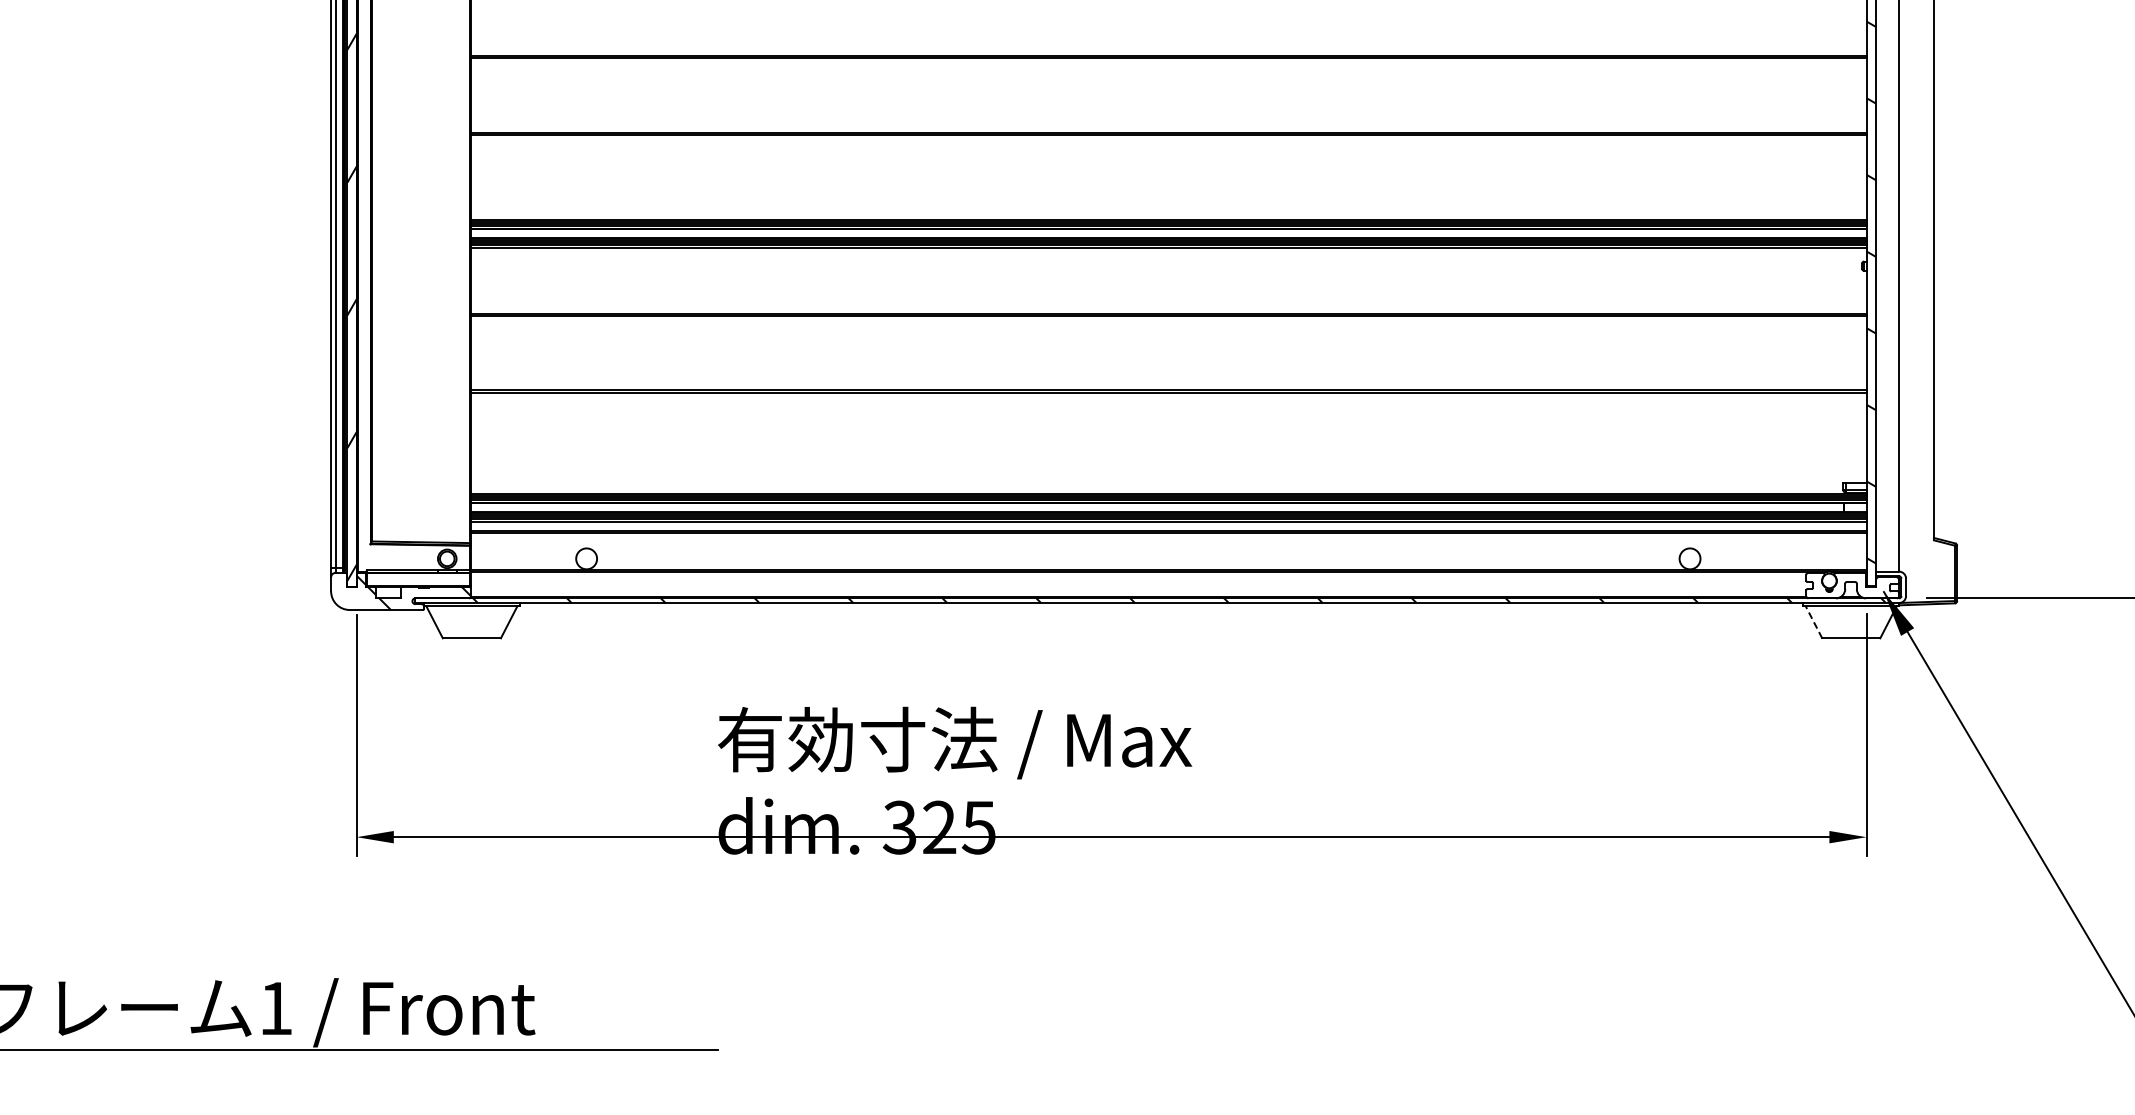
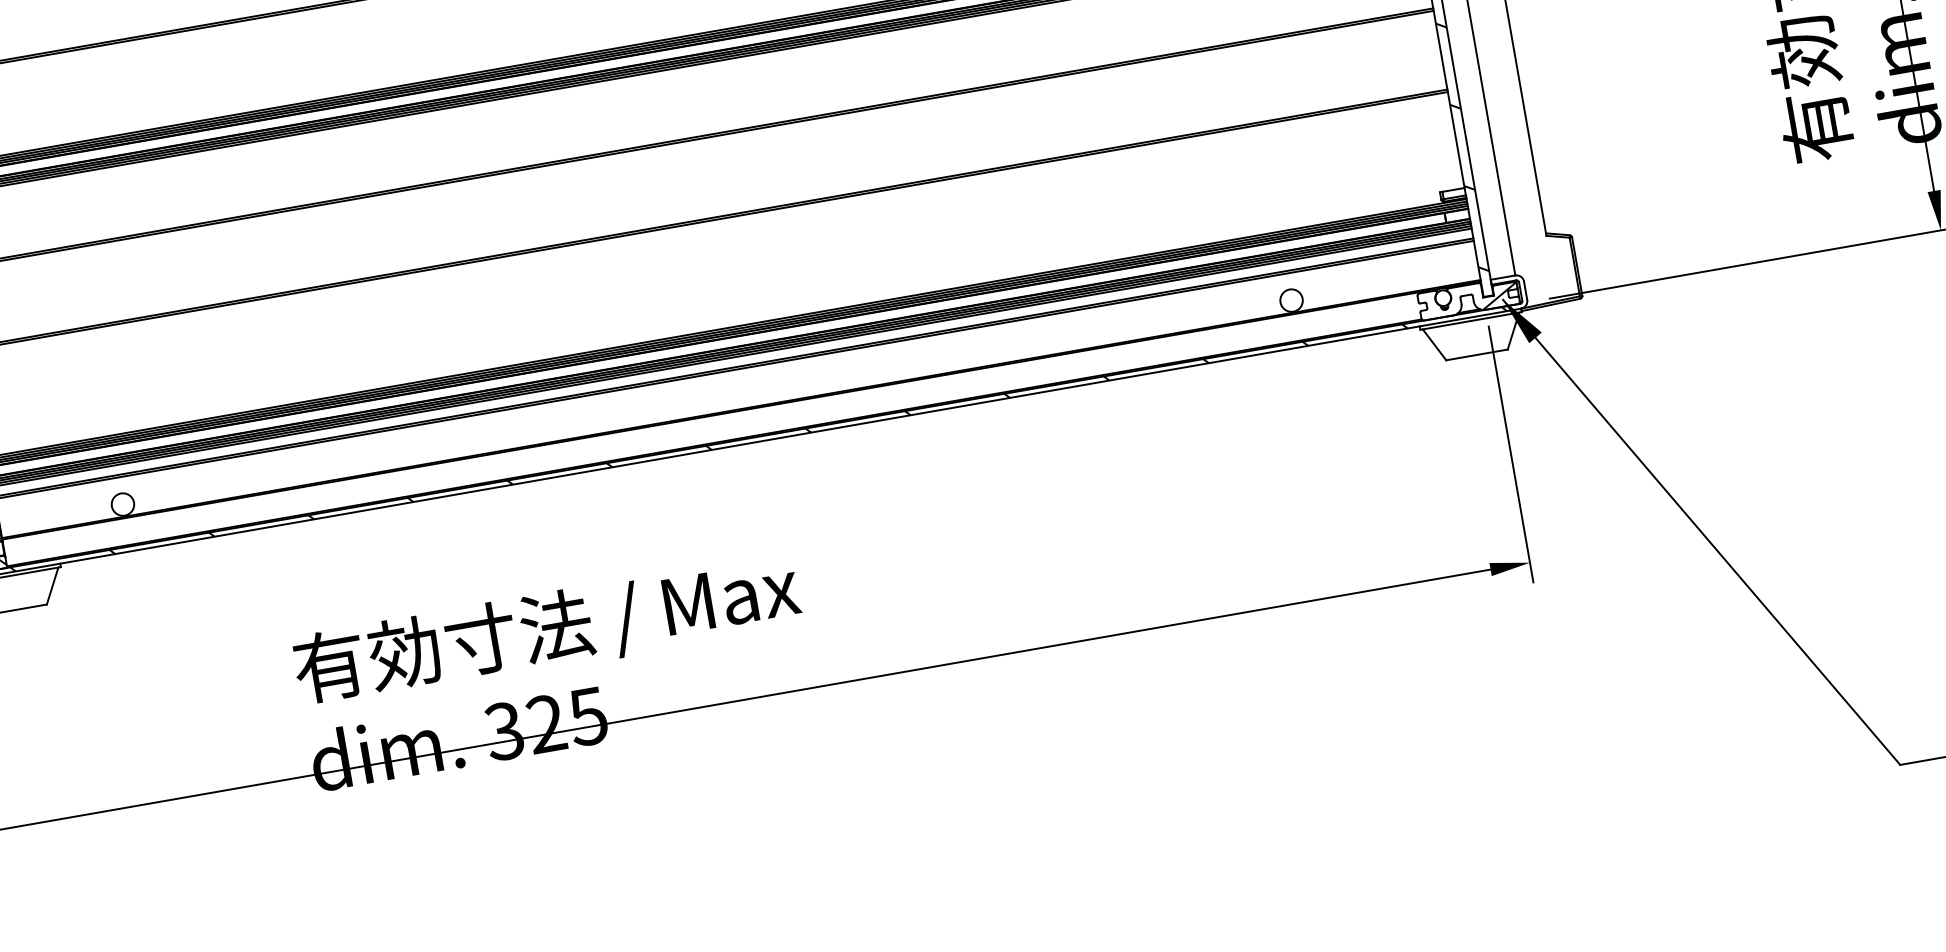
hatch: (1881, 588) -> (1499, 296), added
line: (1813, 621) -> (1433, 344), dashed -> solid

